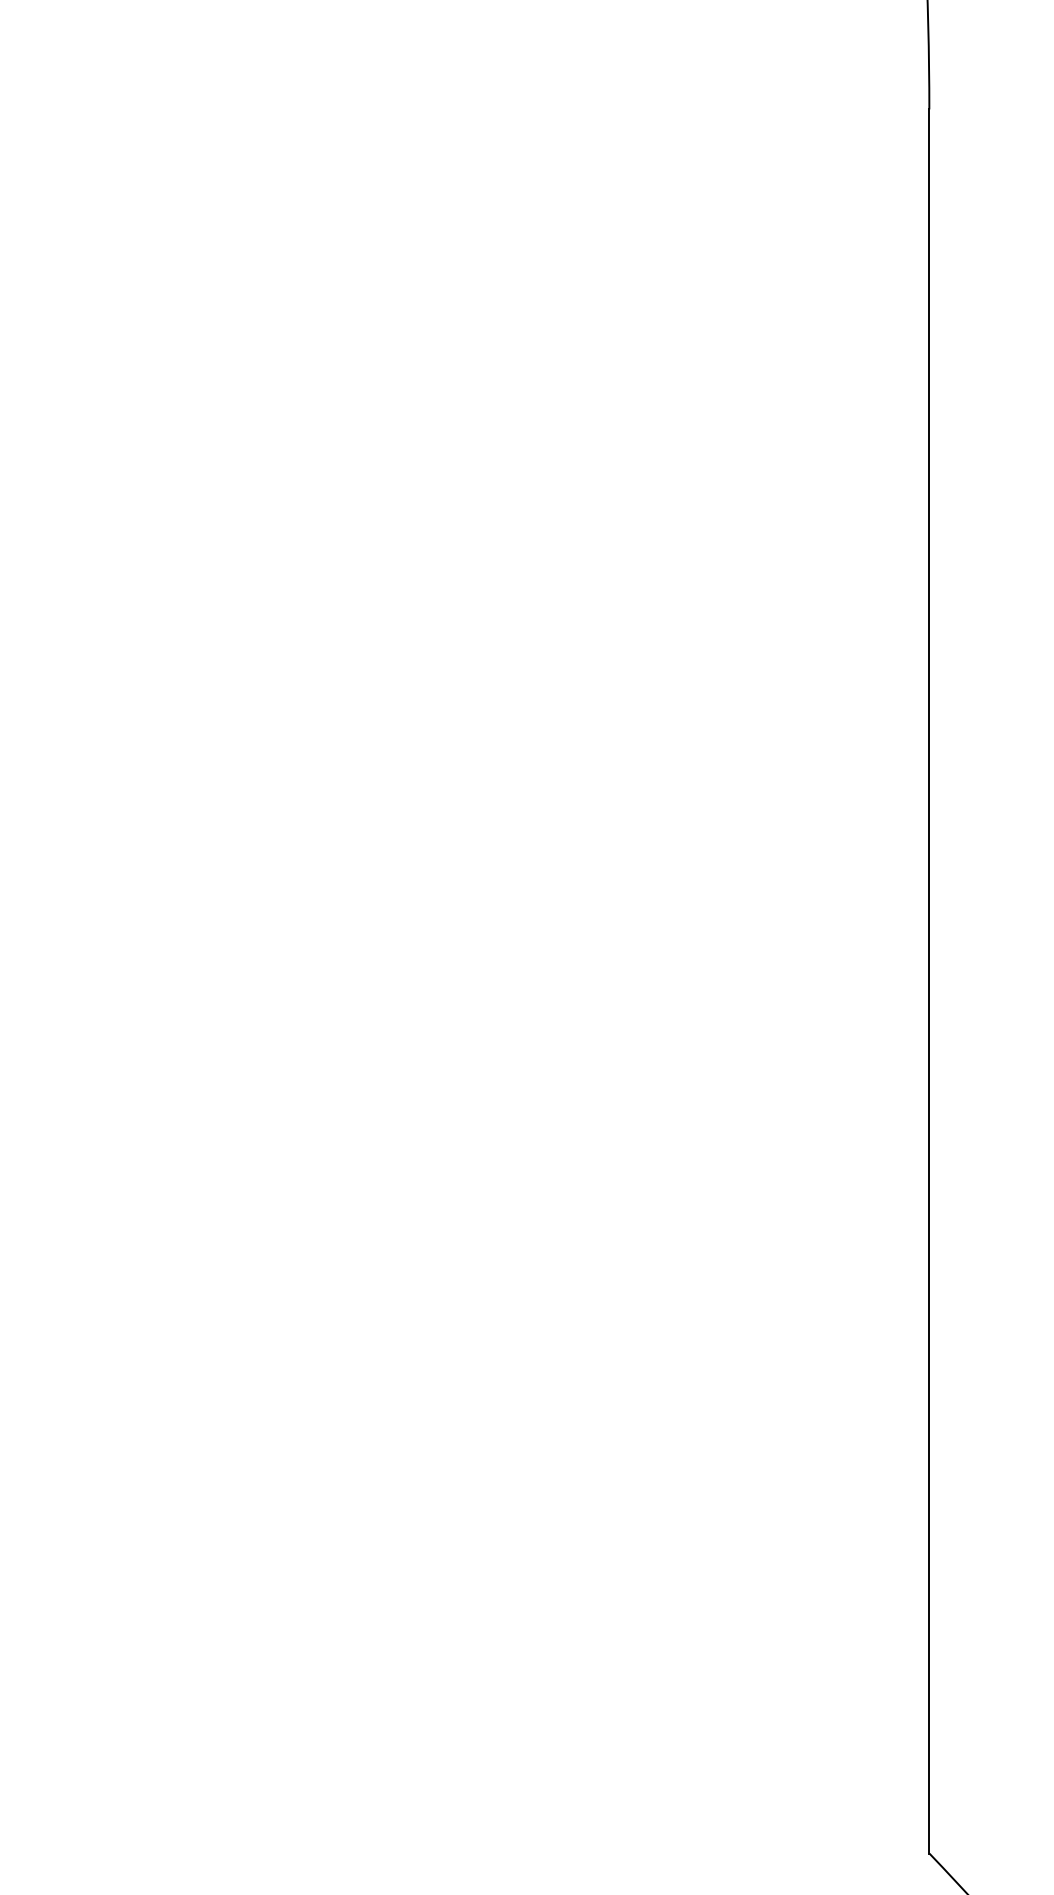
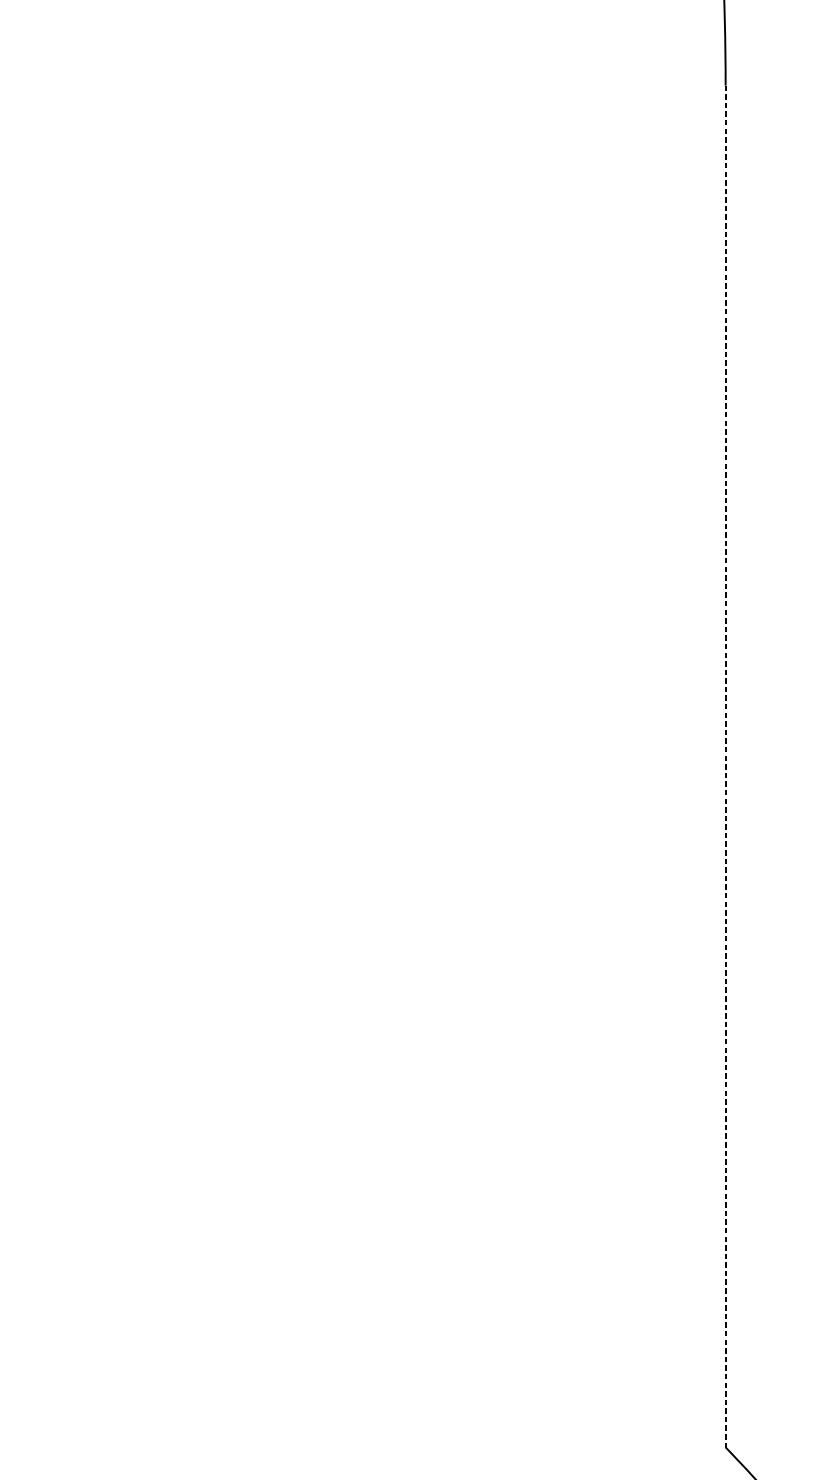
line: (929, 982) -> (725, 767), solid -> dashed

